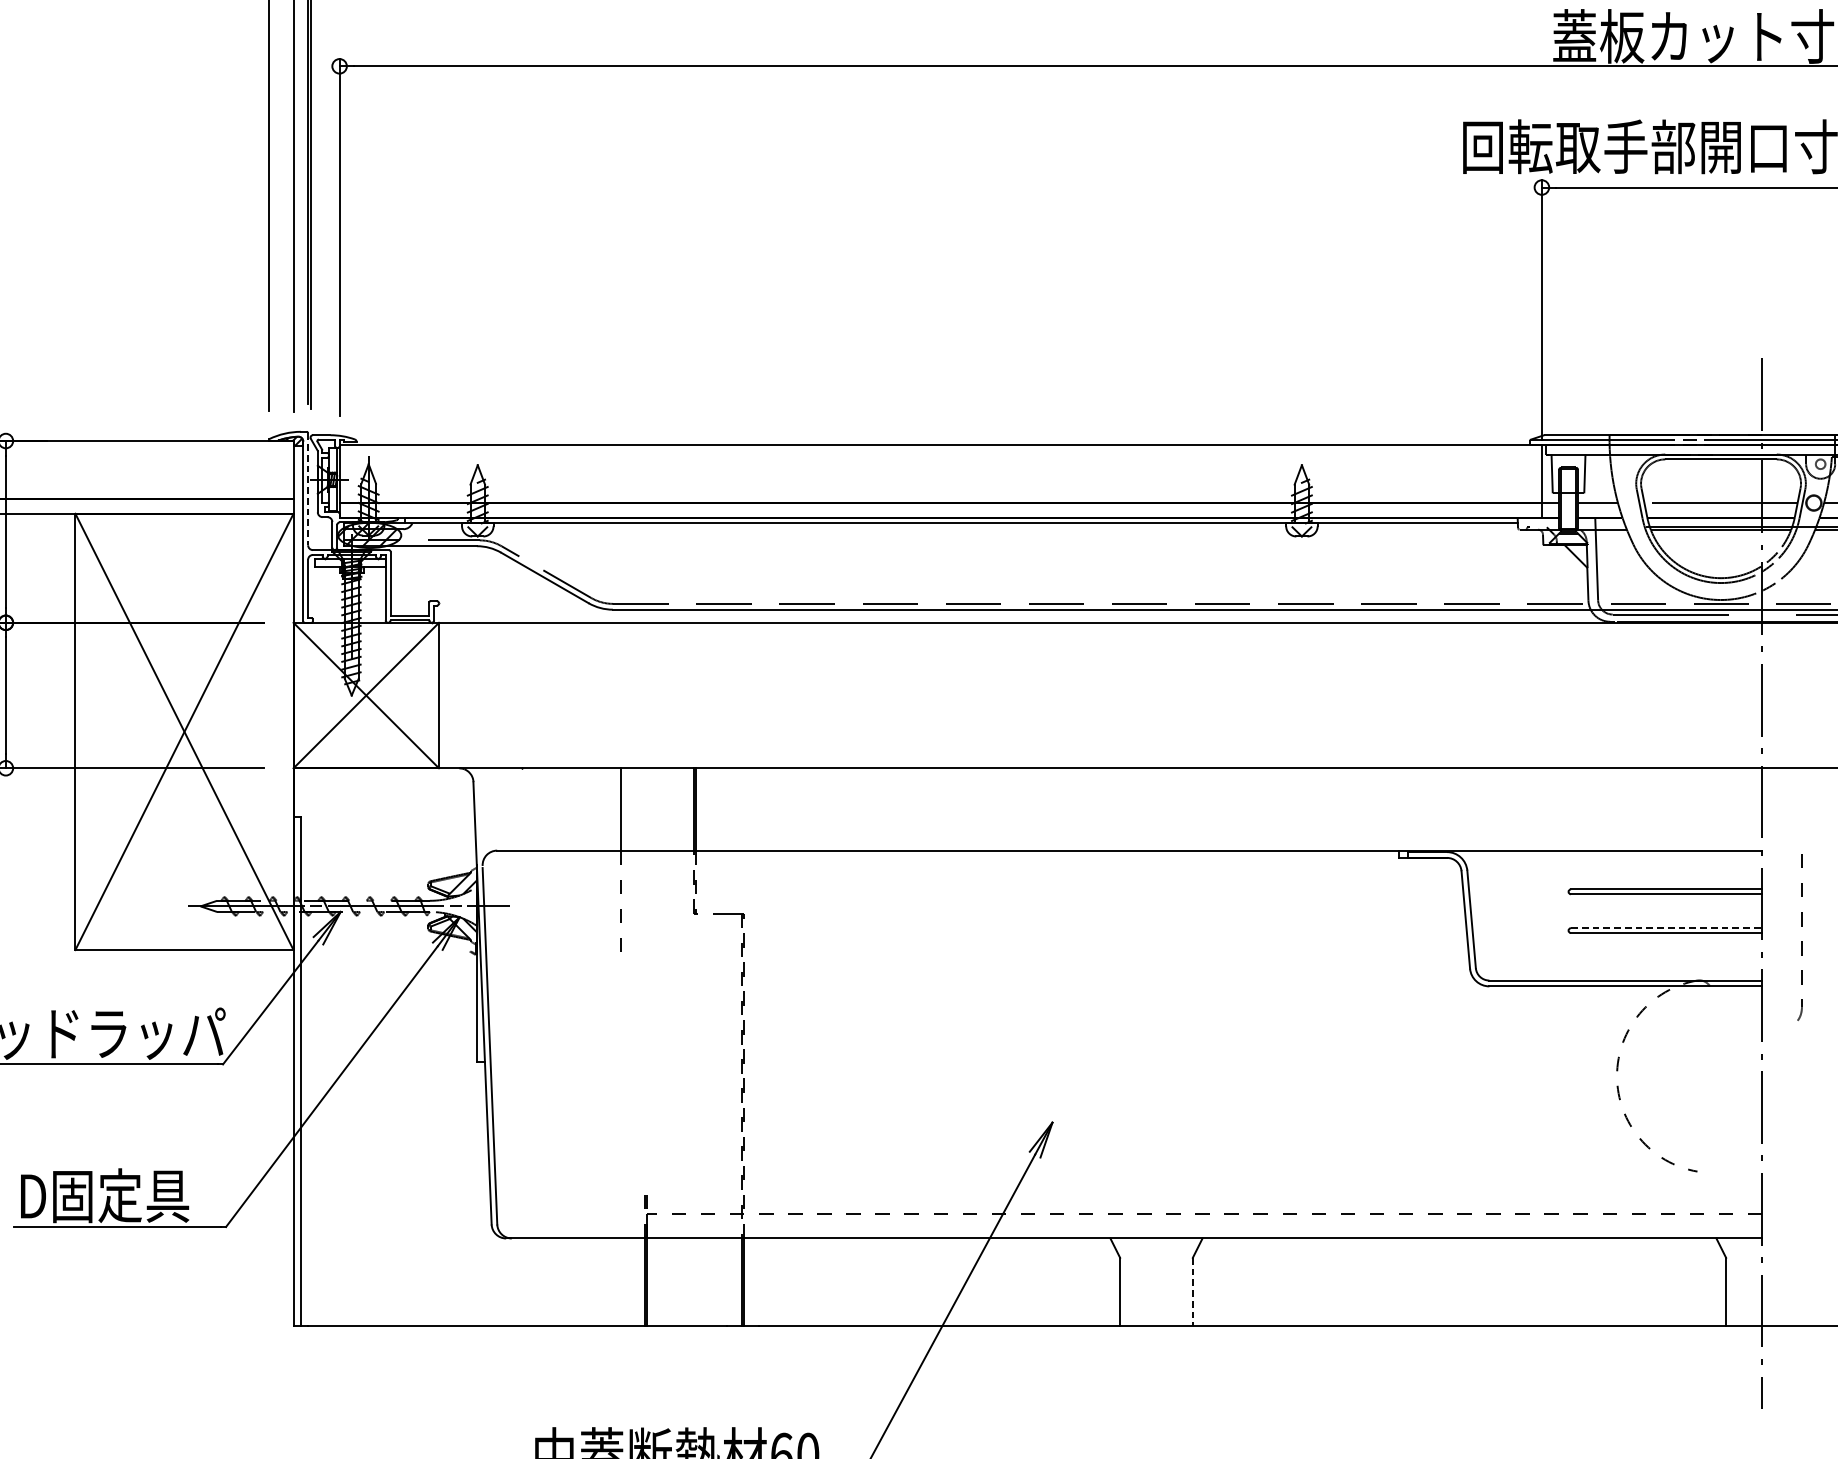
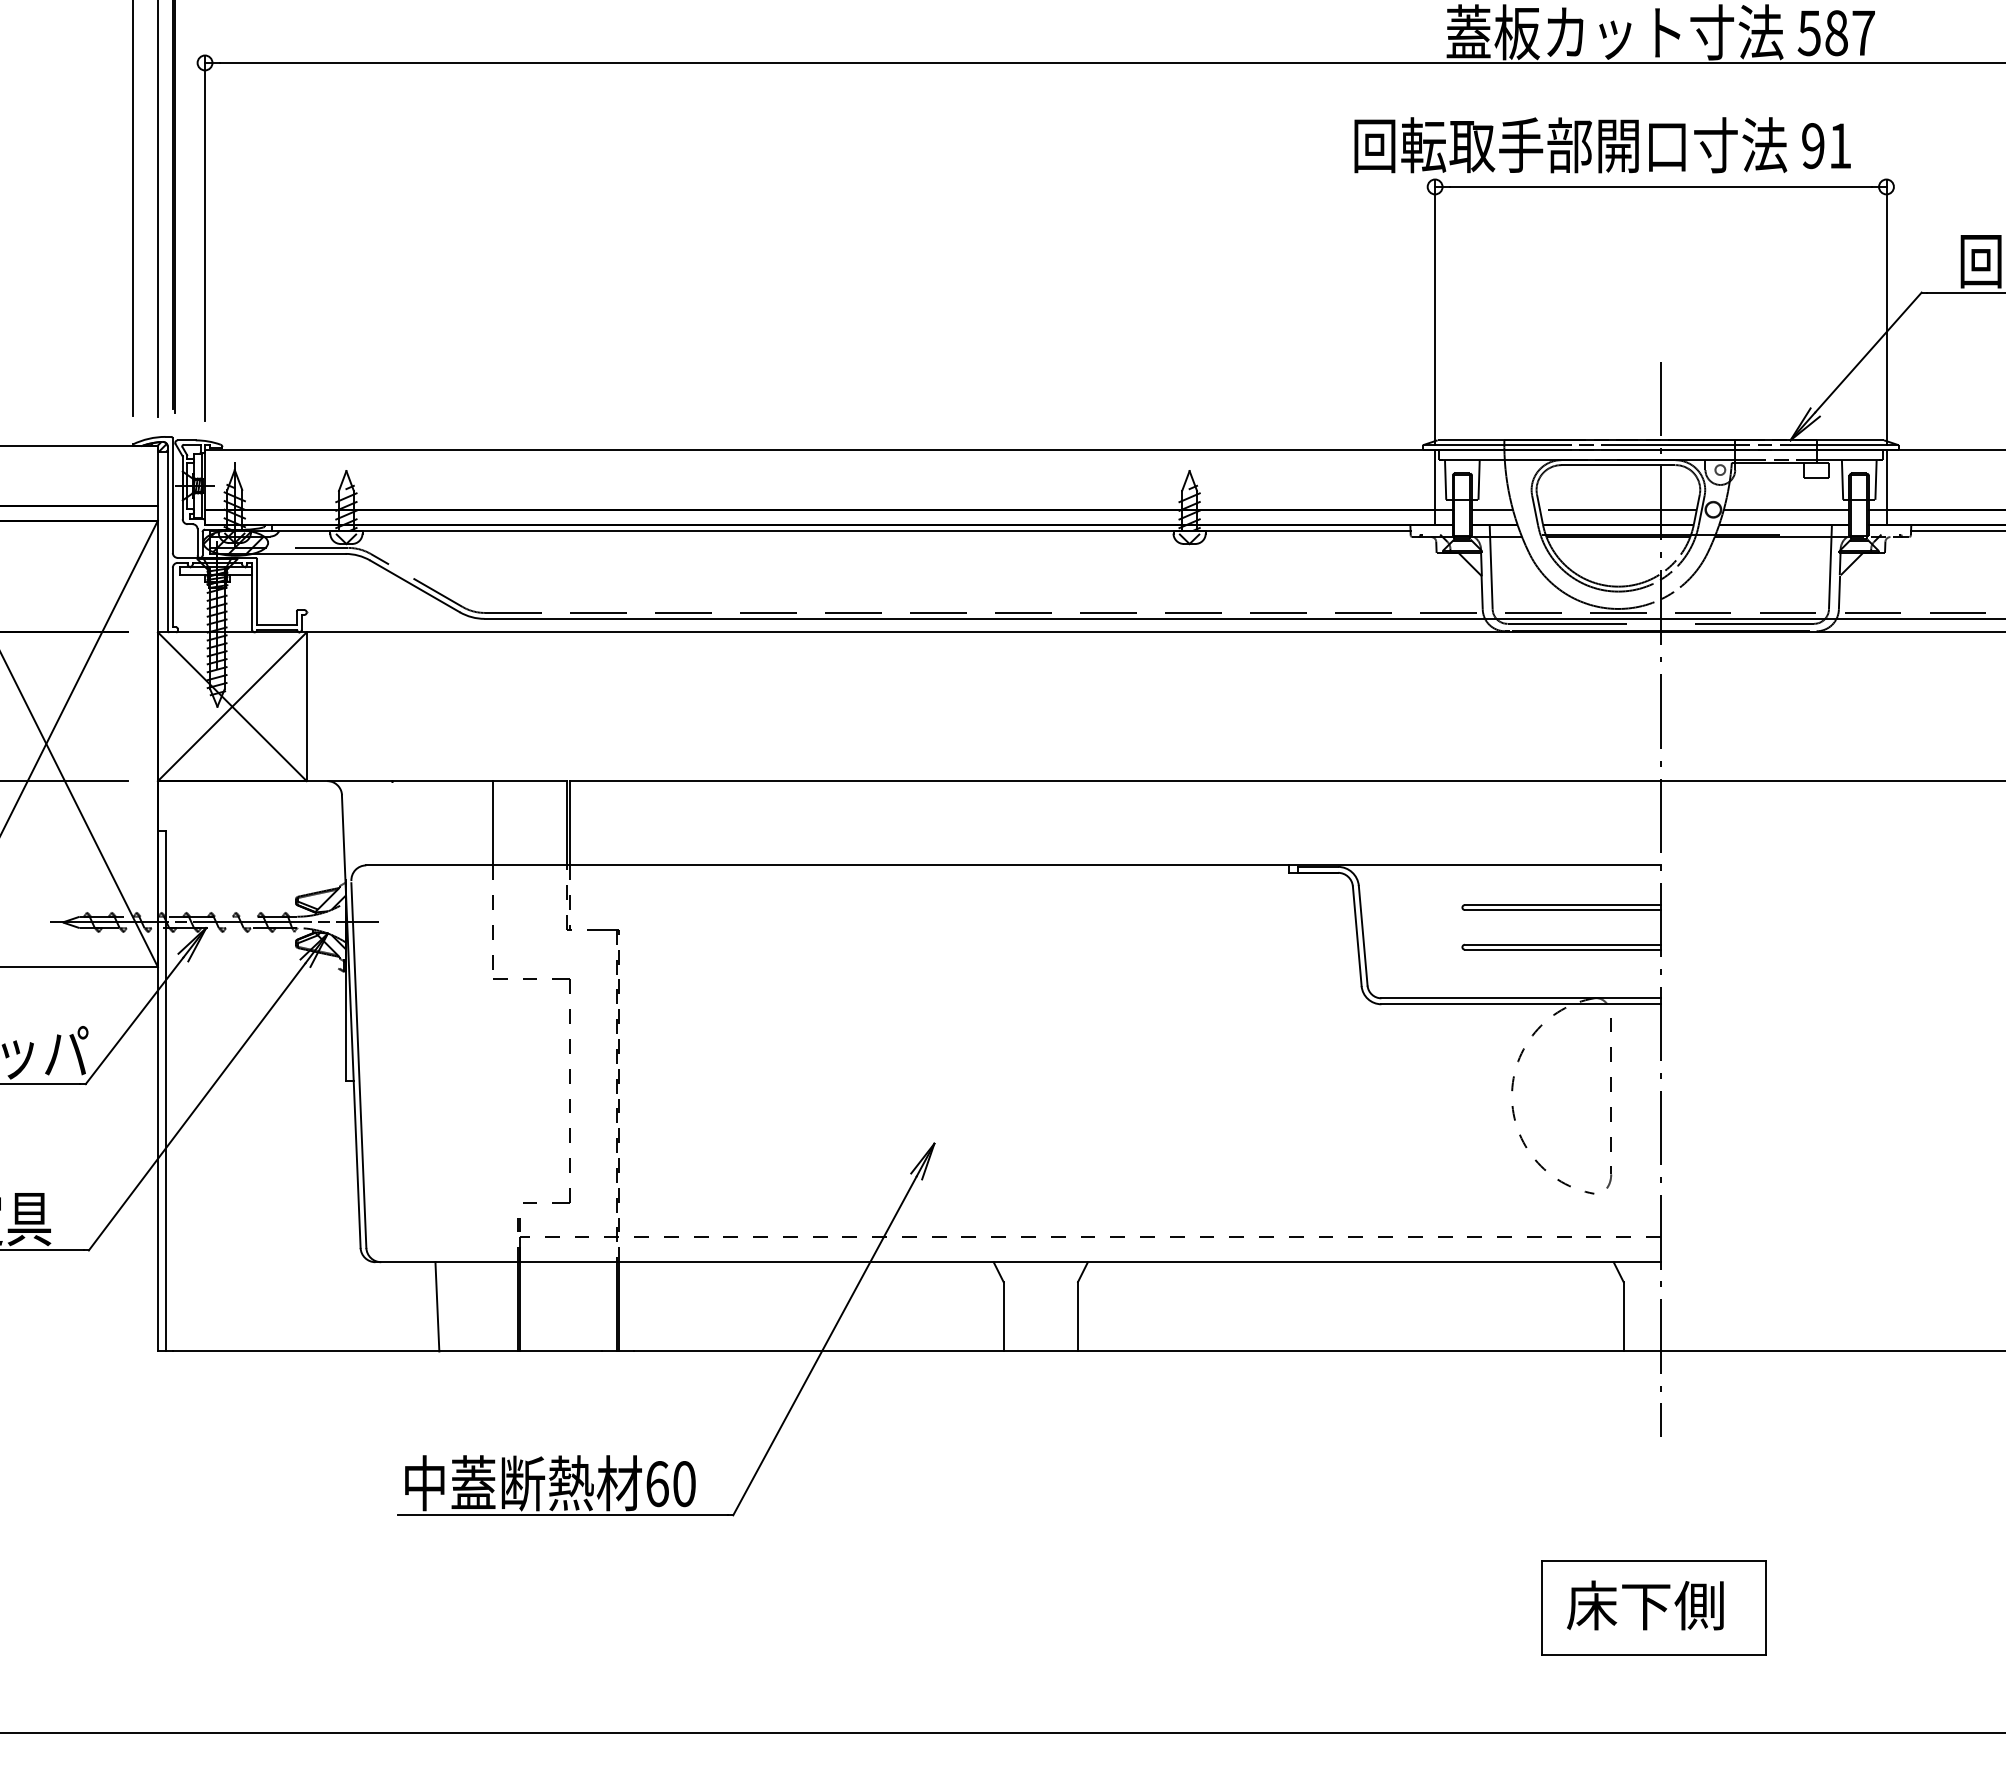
line: (307, 490) -> (172, 496), dashed -> solid
line: (1666, 927) -> (1562, 944), dashed -> solid
part: (1800, 937) -> (1609, 1103), moved
part: (695, 1063) -> (569, 1083), added
line: (566, 1281) -> (437, 1306), added
line: (1193, 1291) -> (1078, 1316), dashed -> solid

